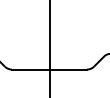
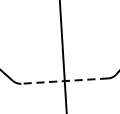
line: (49, 69) -> (64, 81), solid -> dashed

